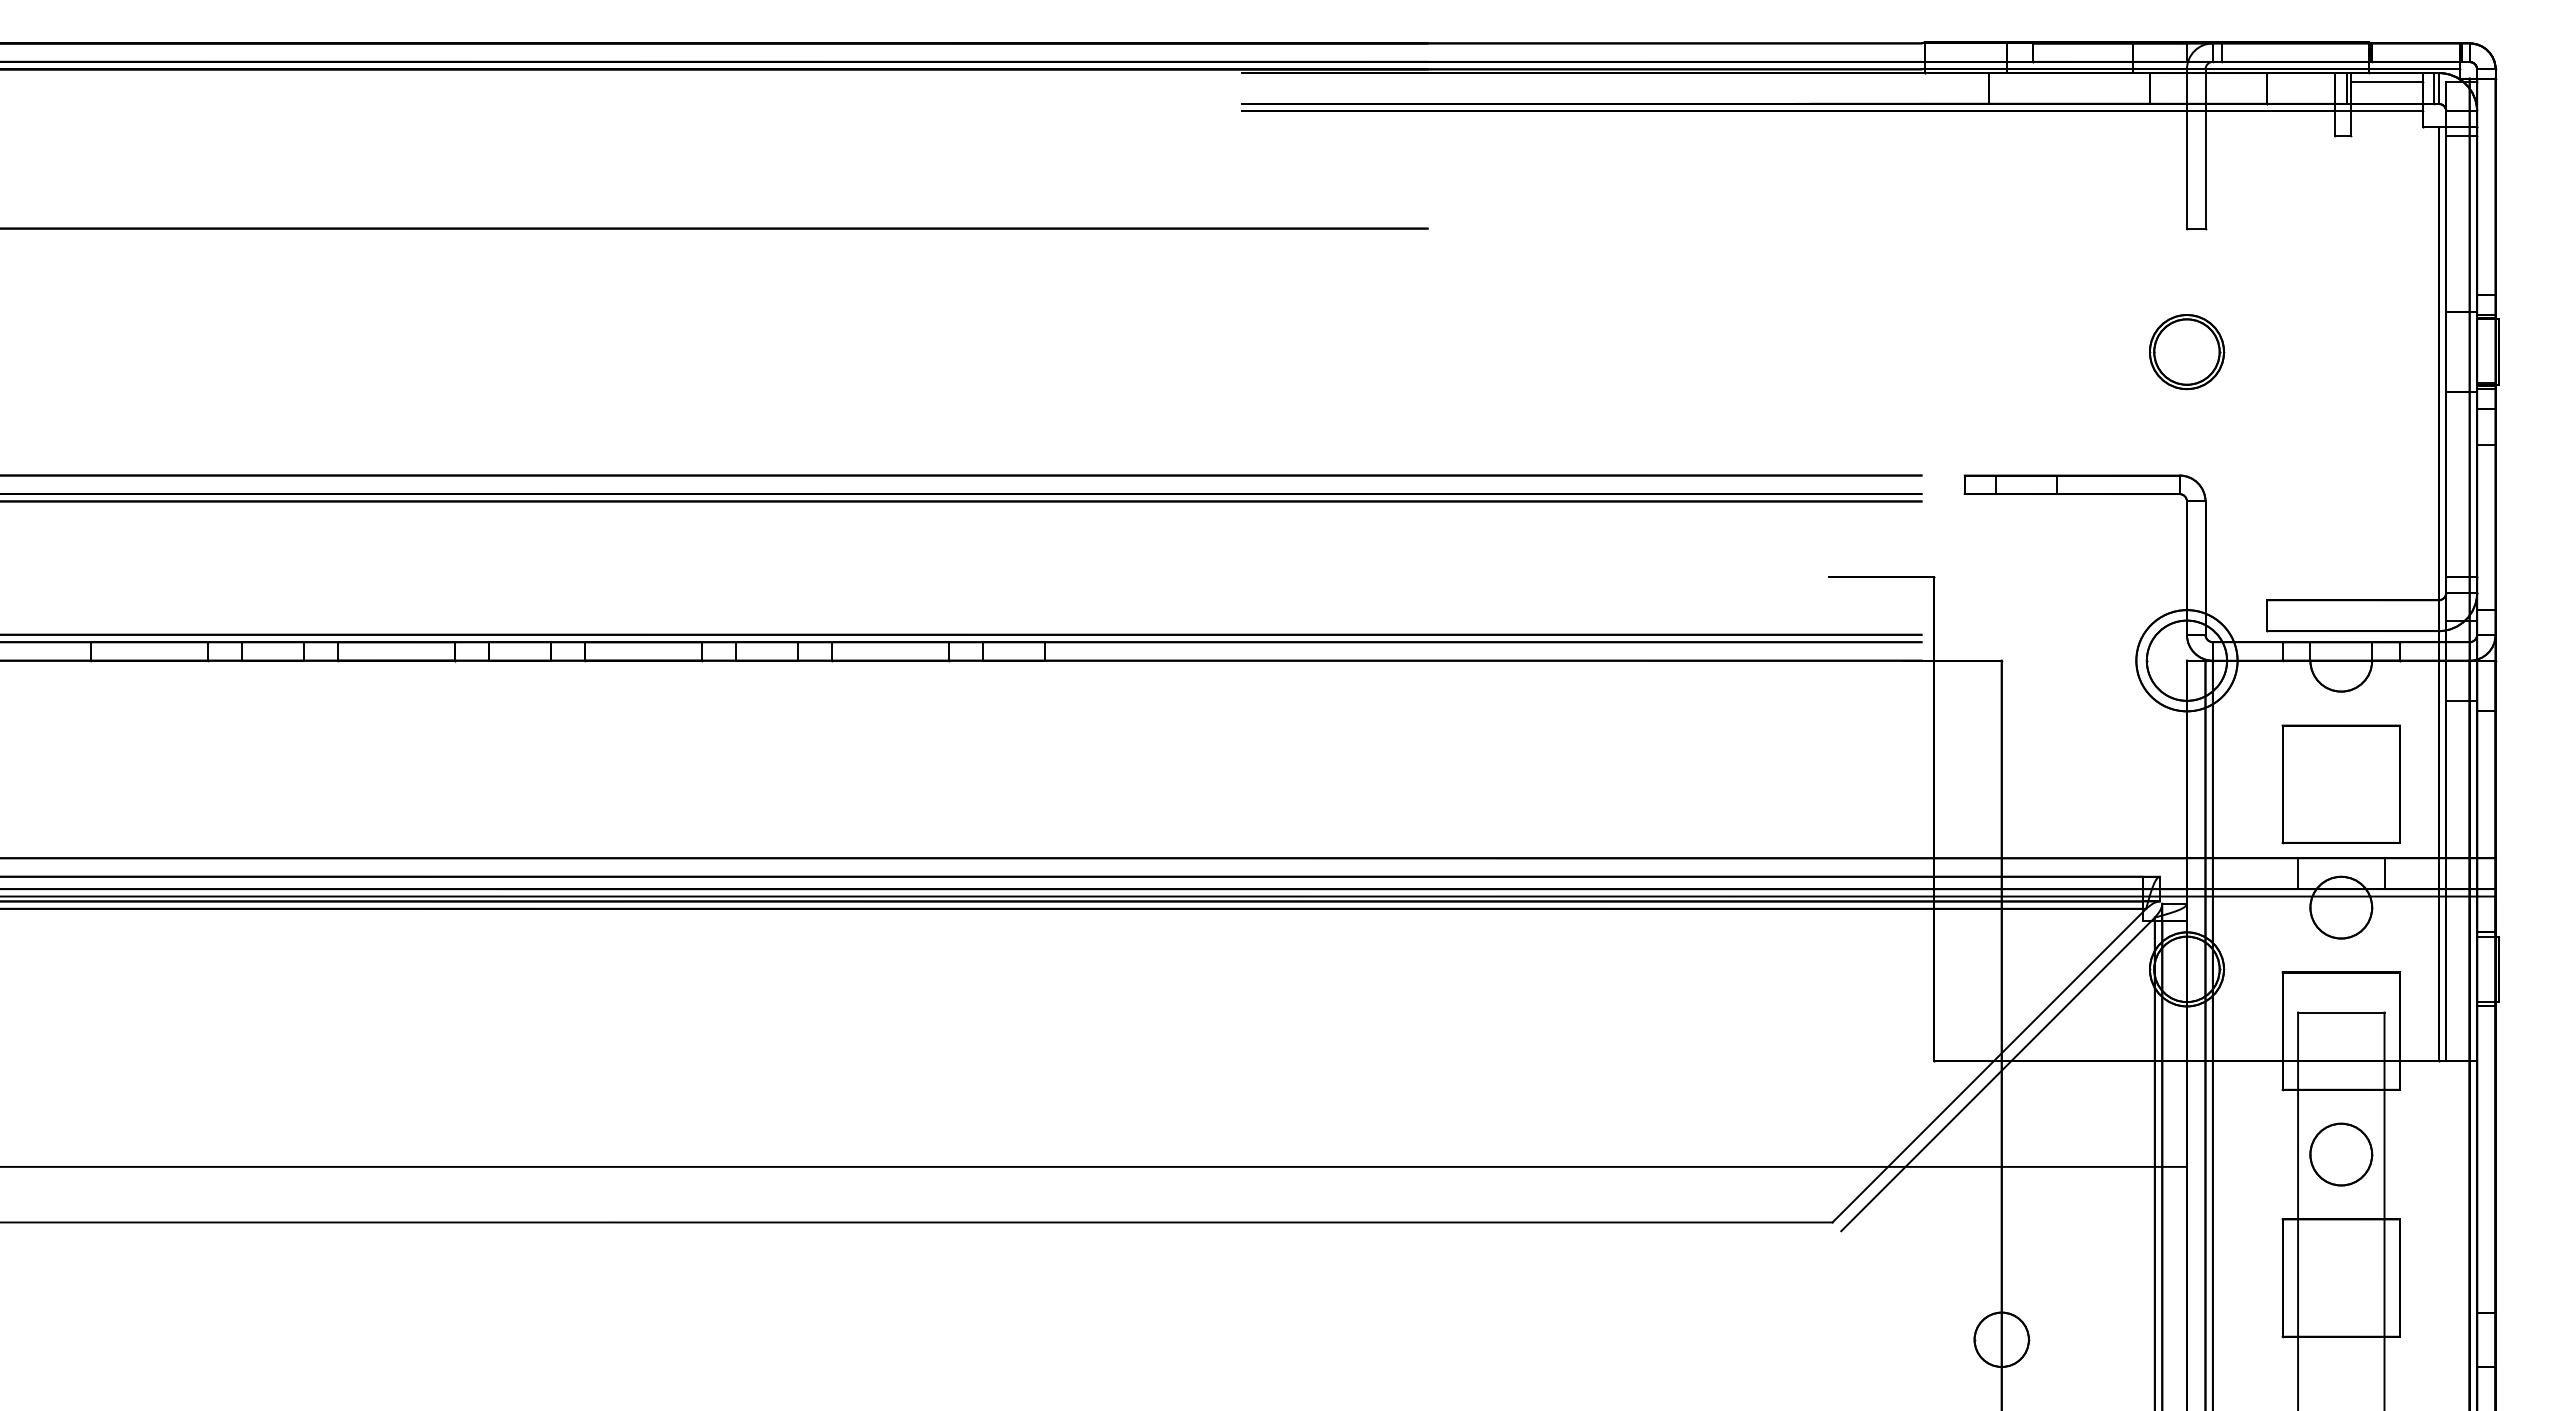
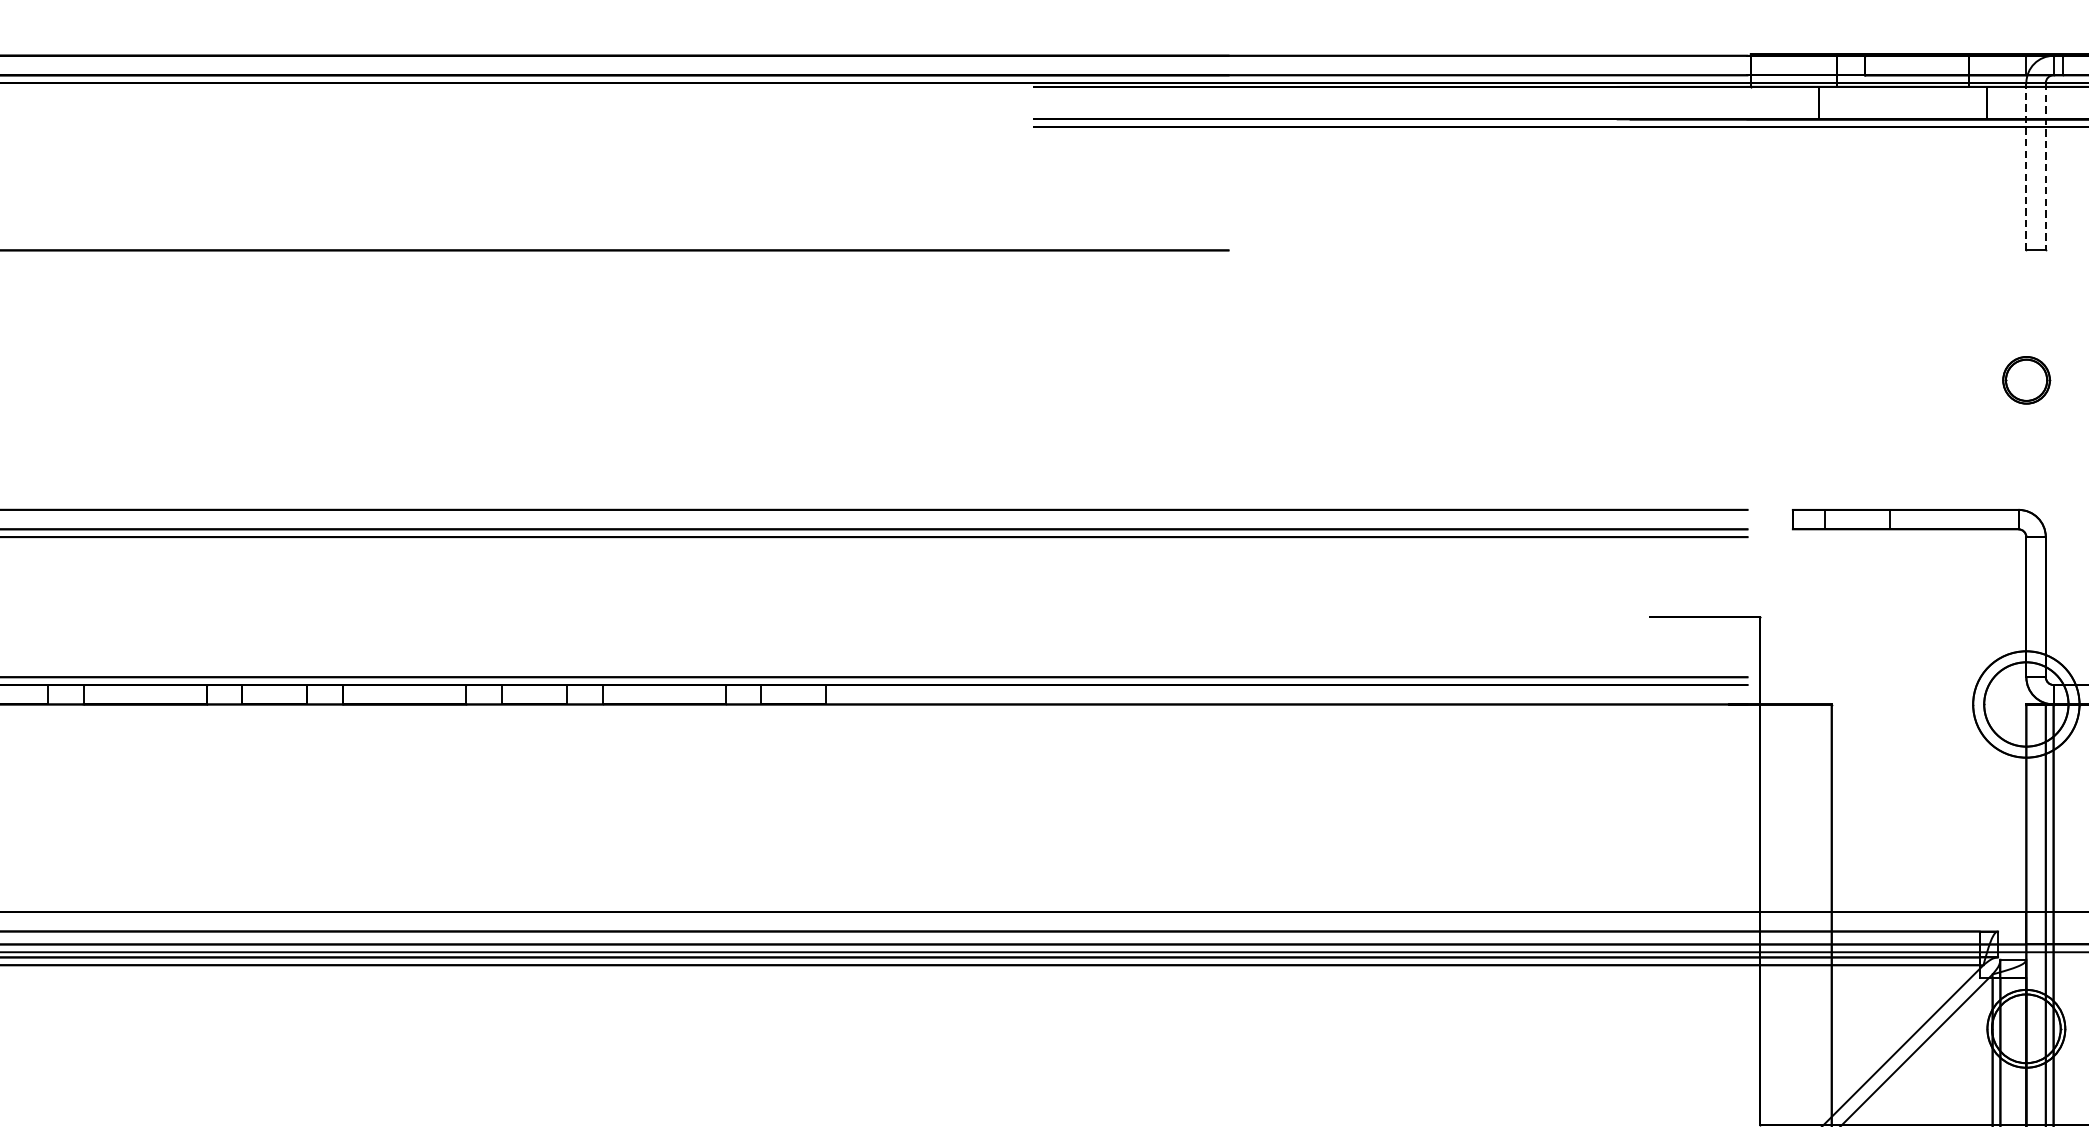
line: (2186, 148) -> (2025, 166), solid -> dashed
line: (2205, 148) -> (2045, 166), solid -> dashed
part: (2187, 352) -> (2026, 380), size x0.6

